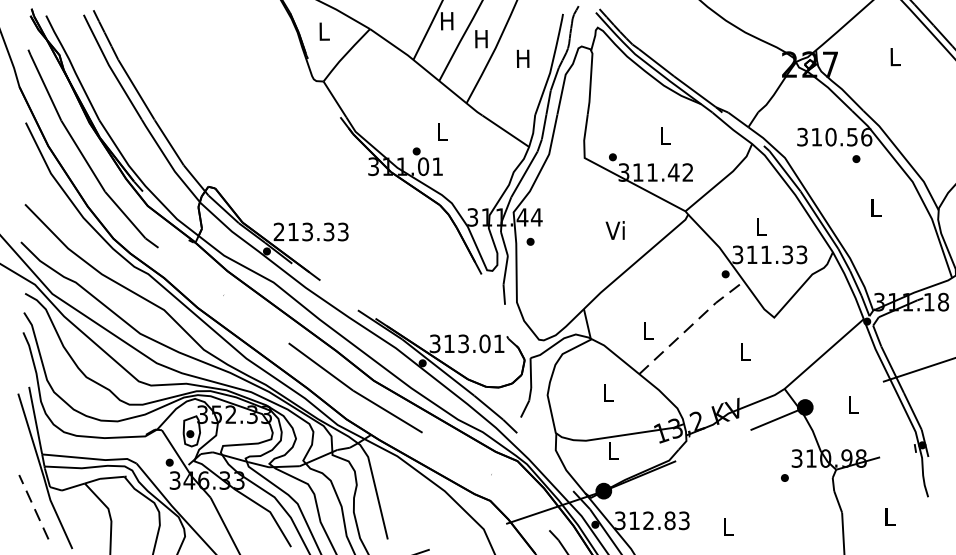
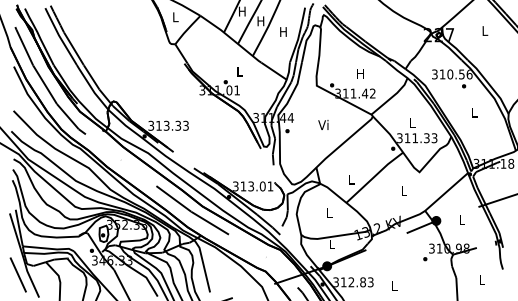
text: (665, 135) -> (360, 73), L -> H
text: (615, 229) -> (323, 124), moved
text: (279, 231) -> (151, 125), 213.33 -> 313.33
line: (691, 325) -> (374, 176), dashed -> solid
line: (34, 506) -> (18, 274), dashed -> solid

